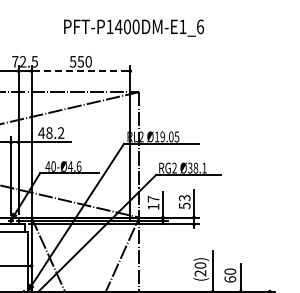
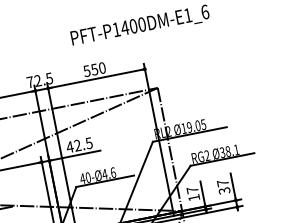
line: (80, 71) -> (96, 79), dashed -> solid
text: (55, 132) -> (83, 143), 48.2 -> 42.5
text: (184, 201) -> (223, 186), 53 -> 37

